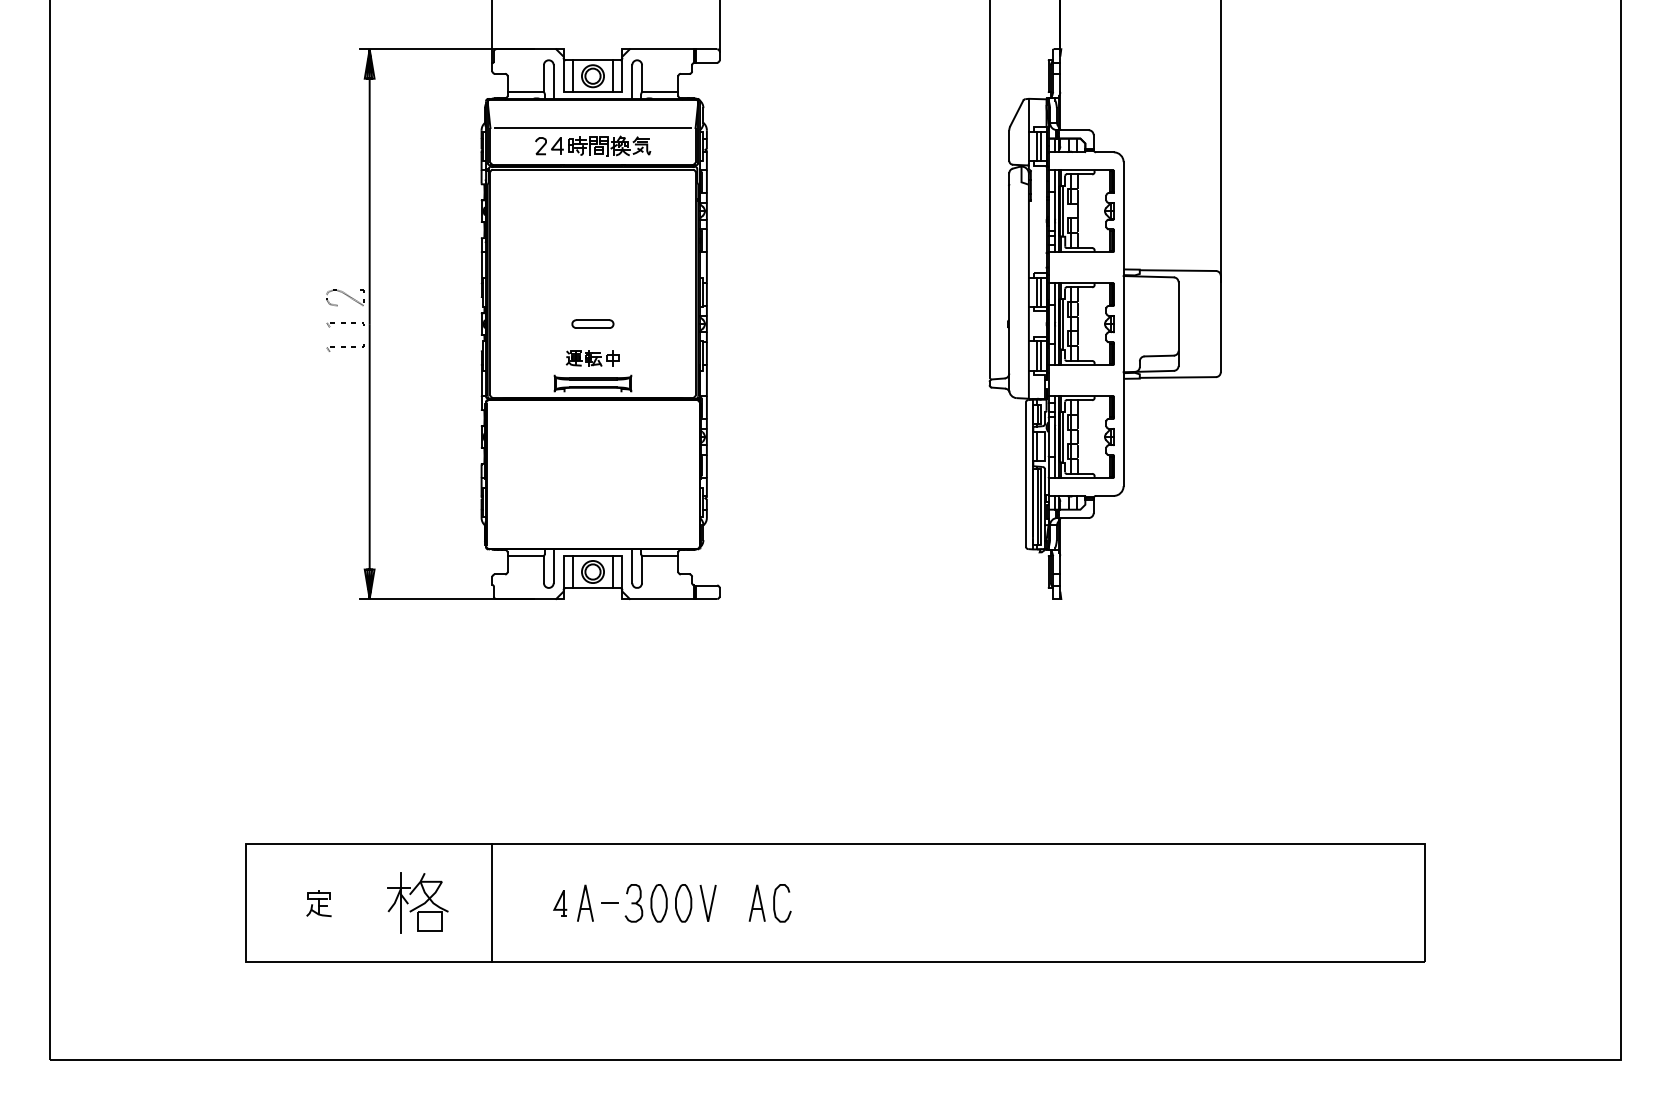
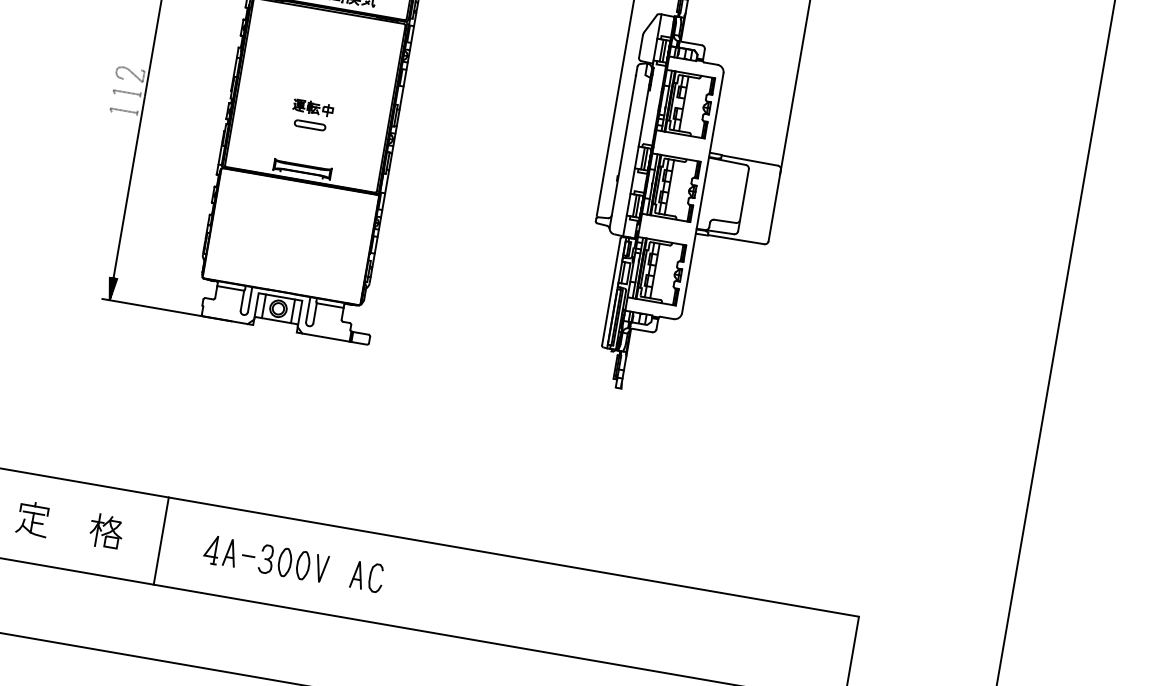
part: (592, 358) -> (312, 107), moved
part: (318, 903) -> (32, 519), size x1.67
part: (417, 903) -> (106, 531), size x0.71
part: (560, 903) -> (212, 549), size x1.43

